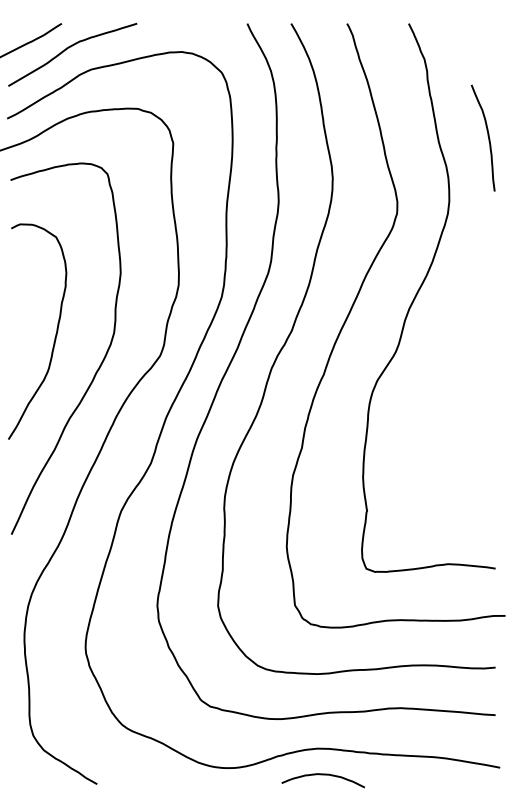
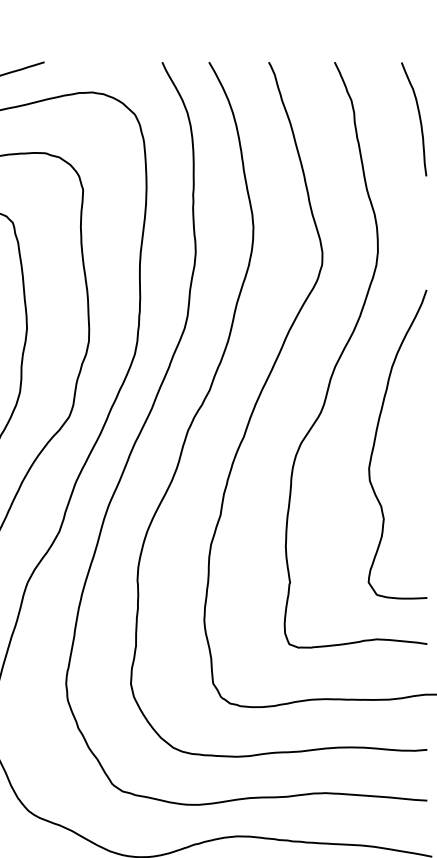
curve: (487, 136) -> (418, 117), moved
curve: (447, 378) -> (375, 441), added

